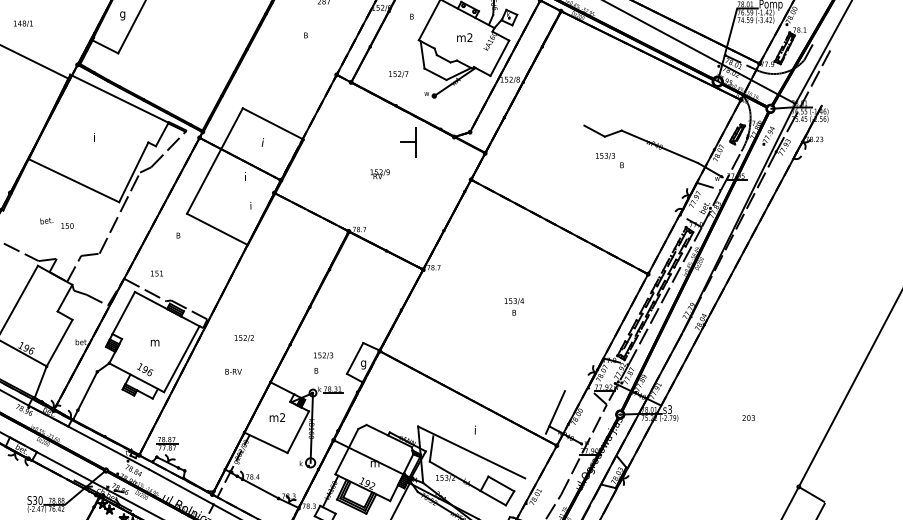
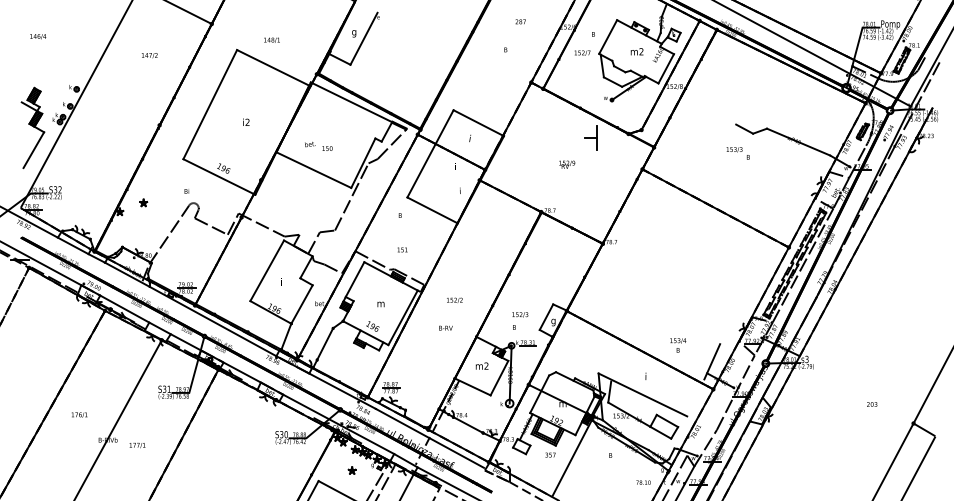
text: (398, 73) -> (582, 52), moved
text: (608, 160) -> (737, 153), moved
text: (56, 223) -> (318, 146), moved
text: (156, 273) -> (402, 249), moved
text: (514, 306) -> (678, 345), moved
text: (749, 418) -> (872, 404), moved

